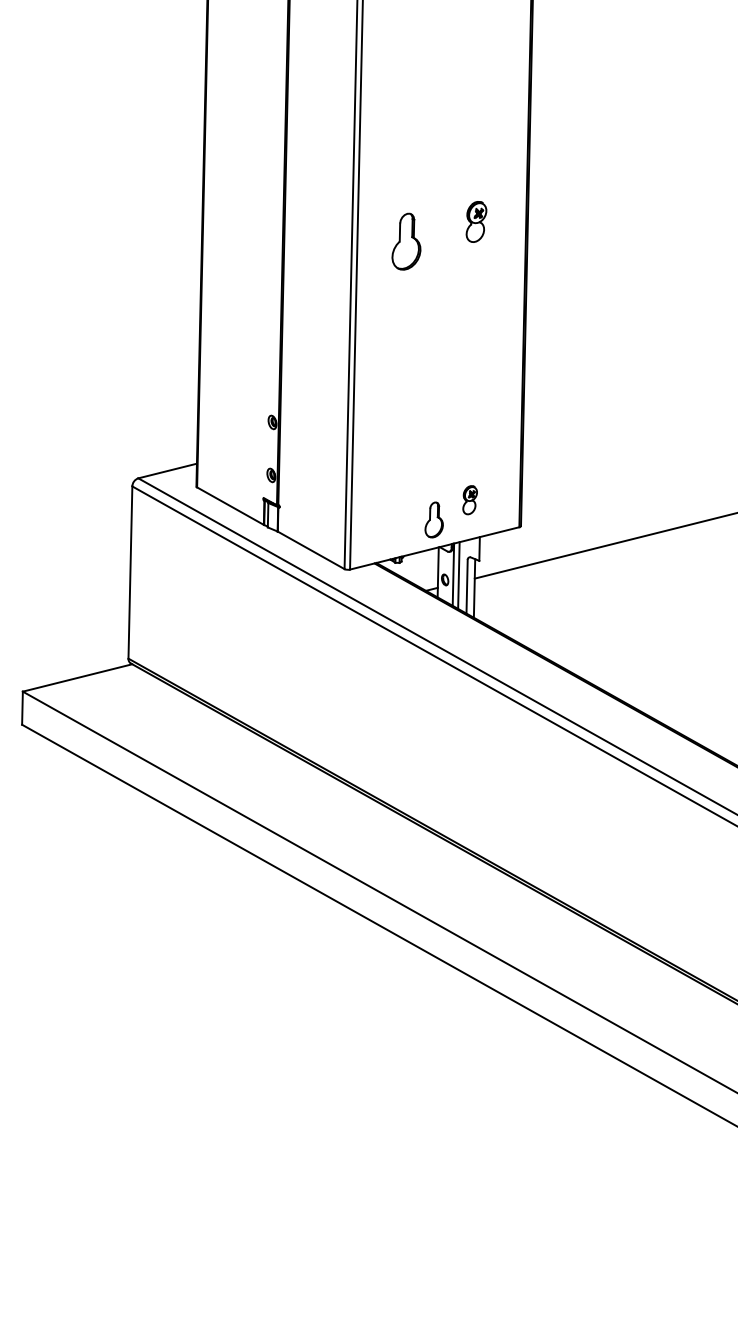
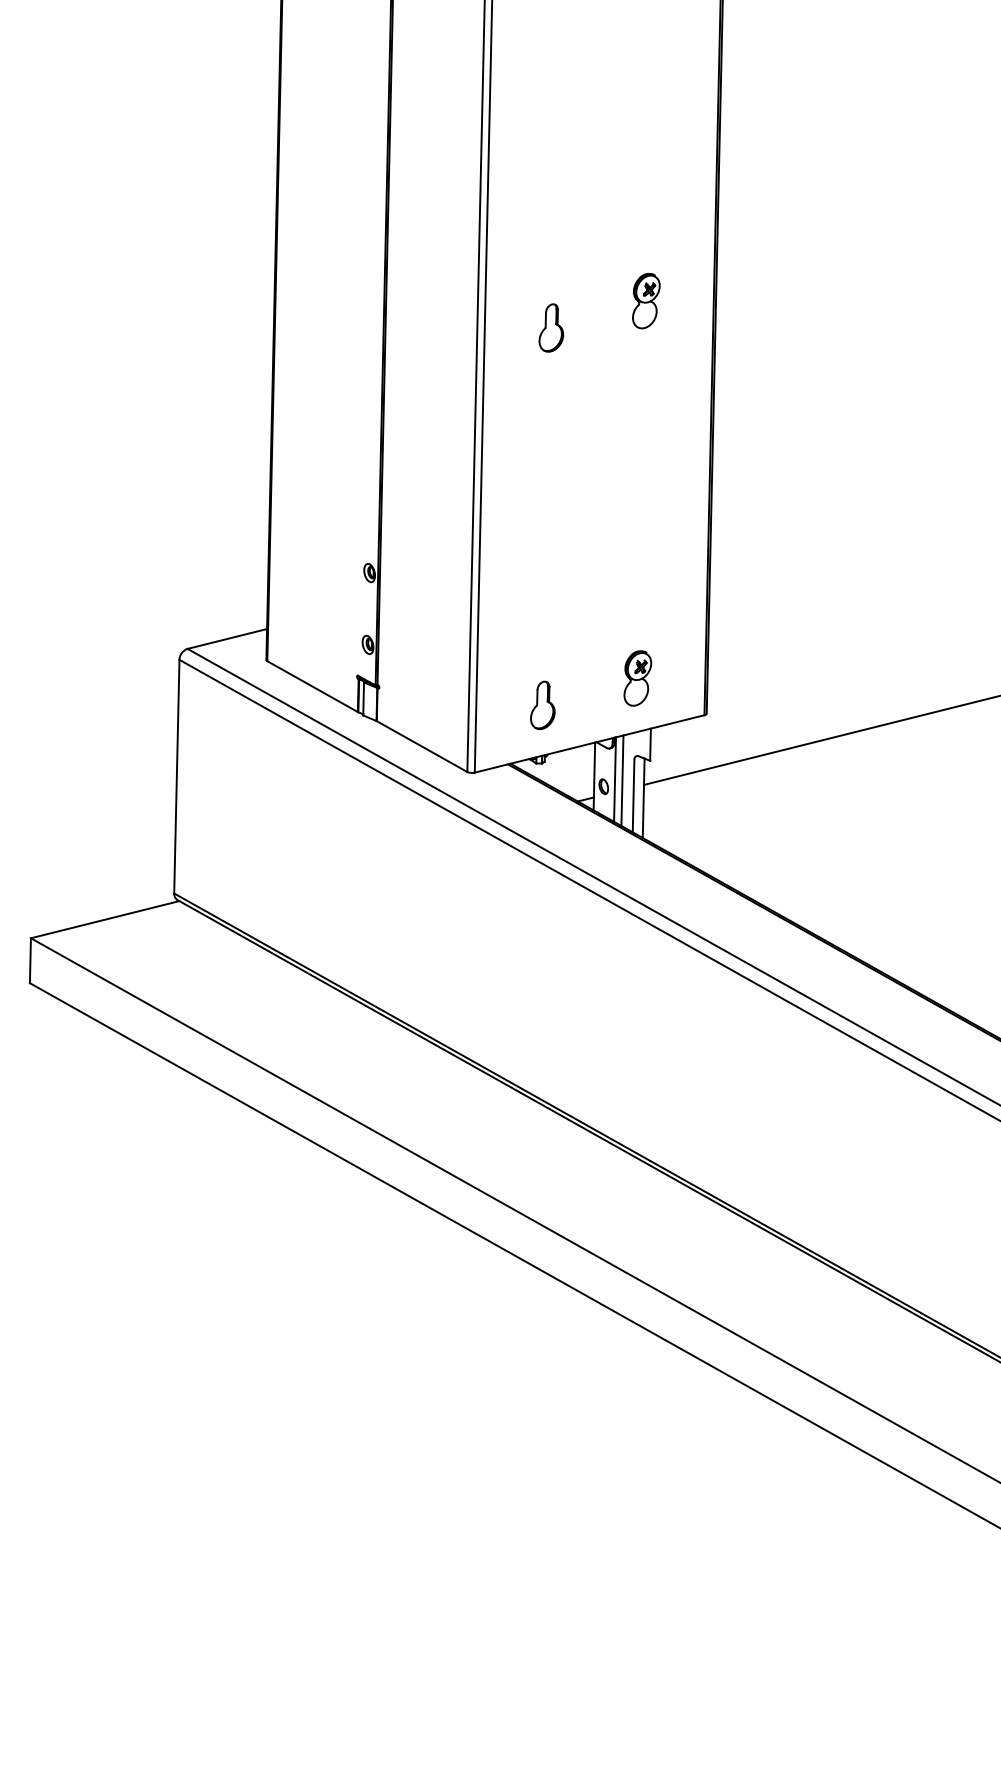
part: (406, 241) -> (551, 327), size x0.62
part: (469, 500) -> (636, 678), size x1.43
part: (433, 519) -> (541, 704), moved

